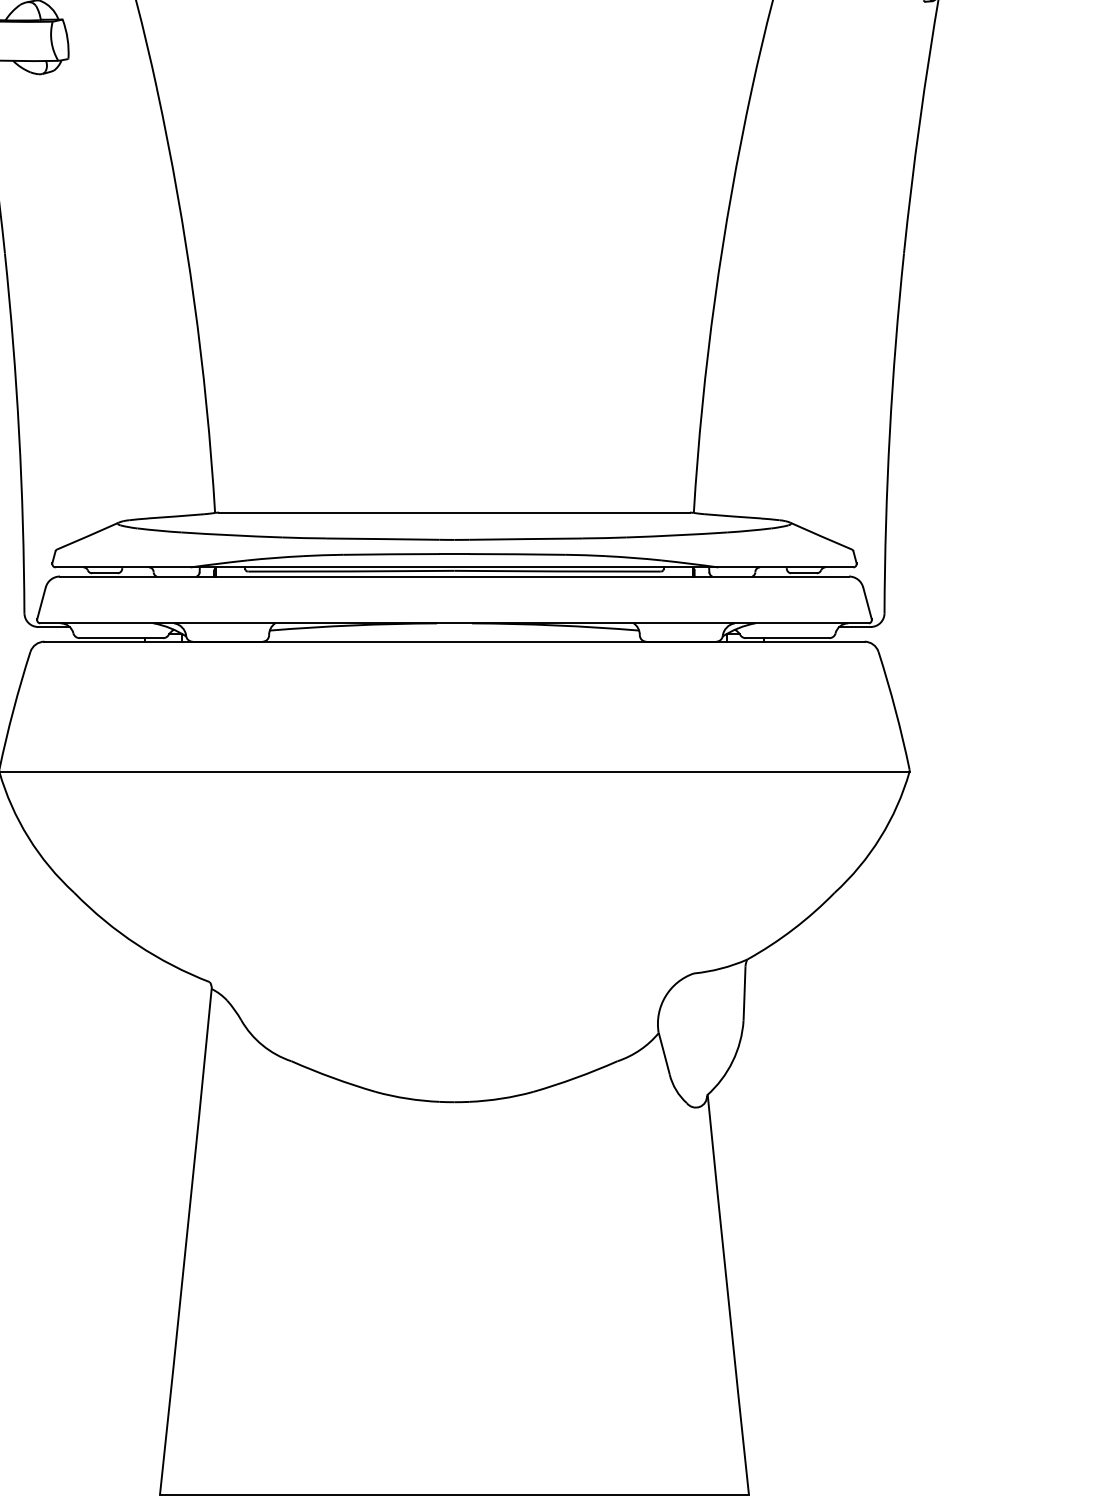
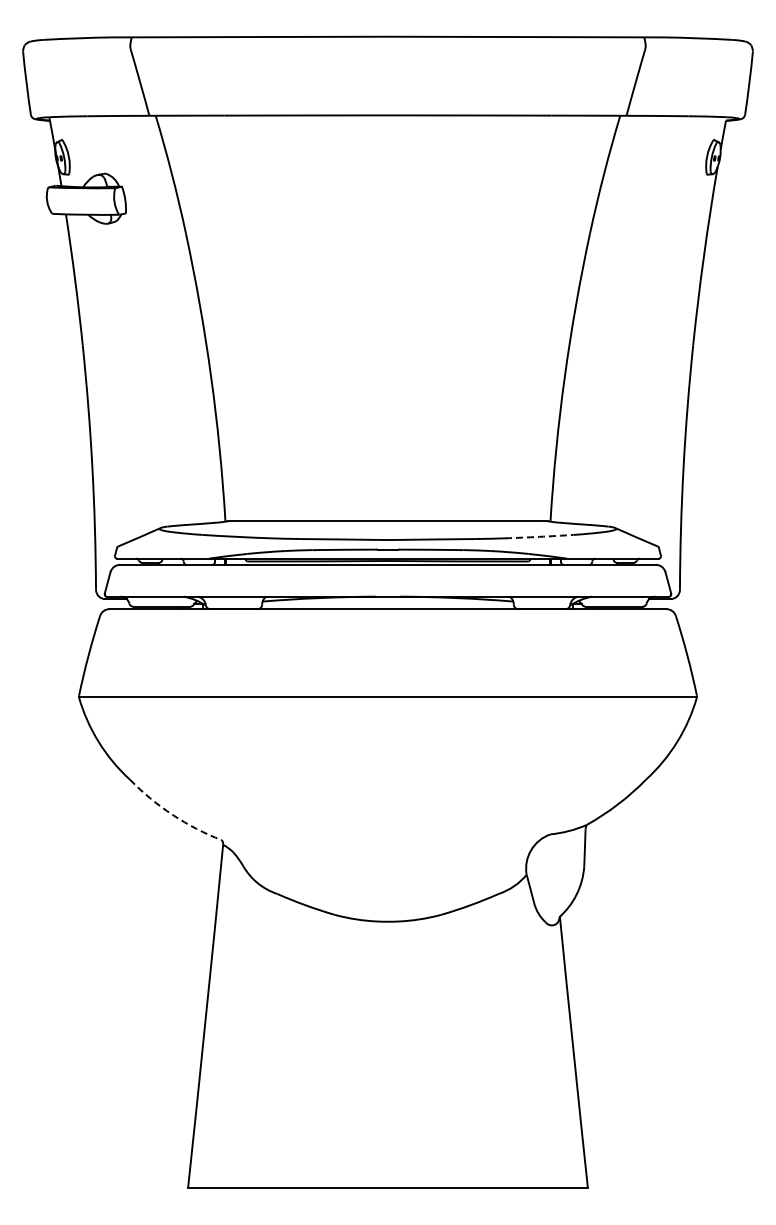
arc: (677, 534) -> (539, 536), solid -> dashed
arc: (137, 944) -> (172, 814), solid -> dashed

